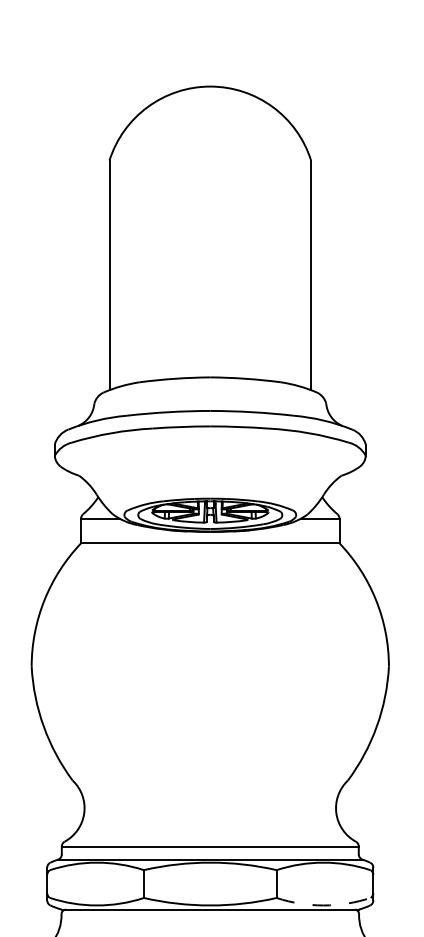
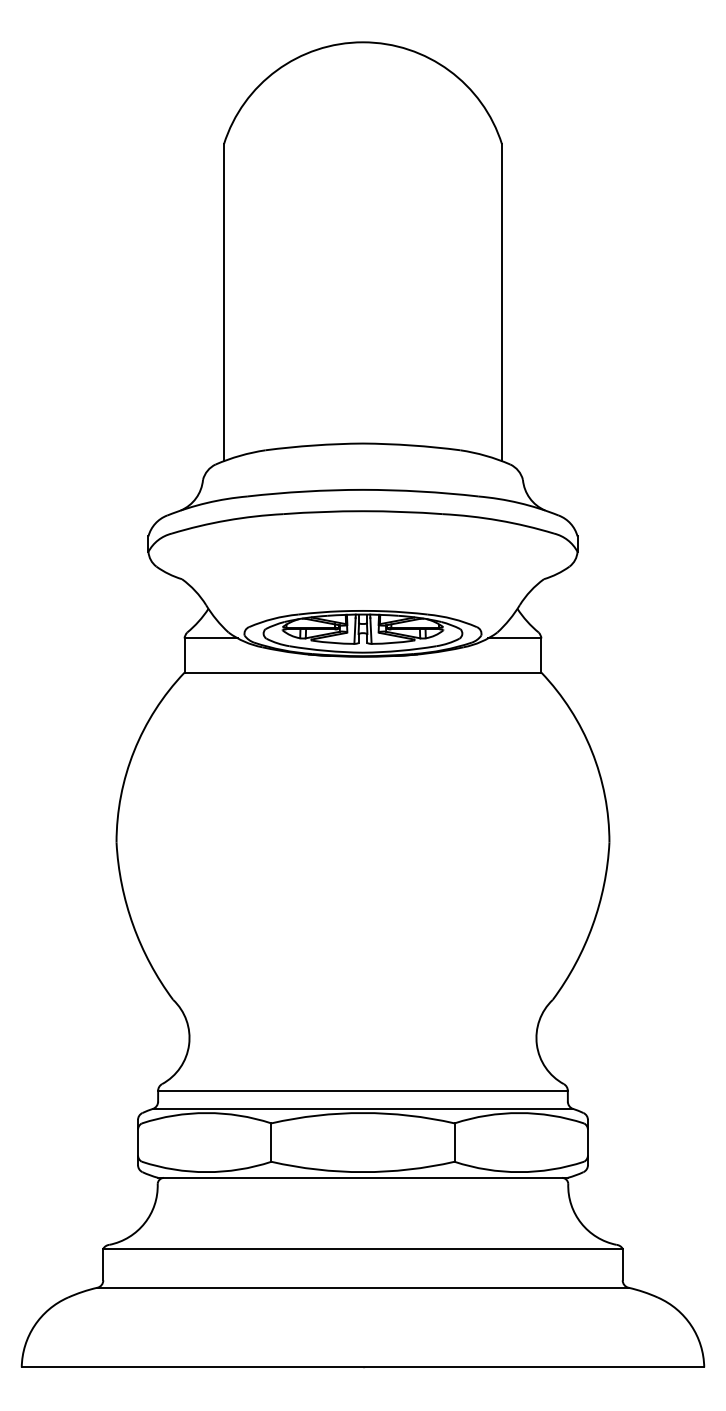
arc: (323, 905) -> (519, 1172), dashed -> solid

